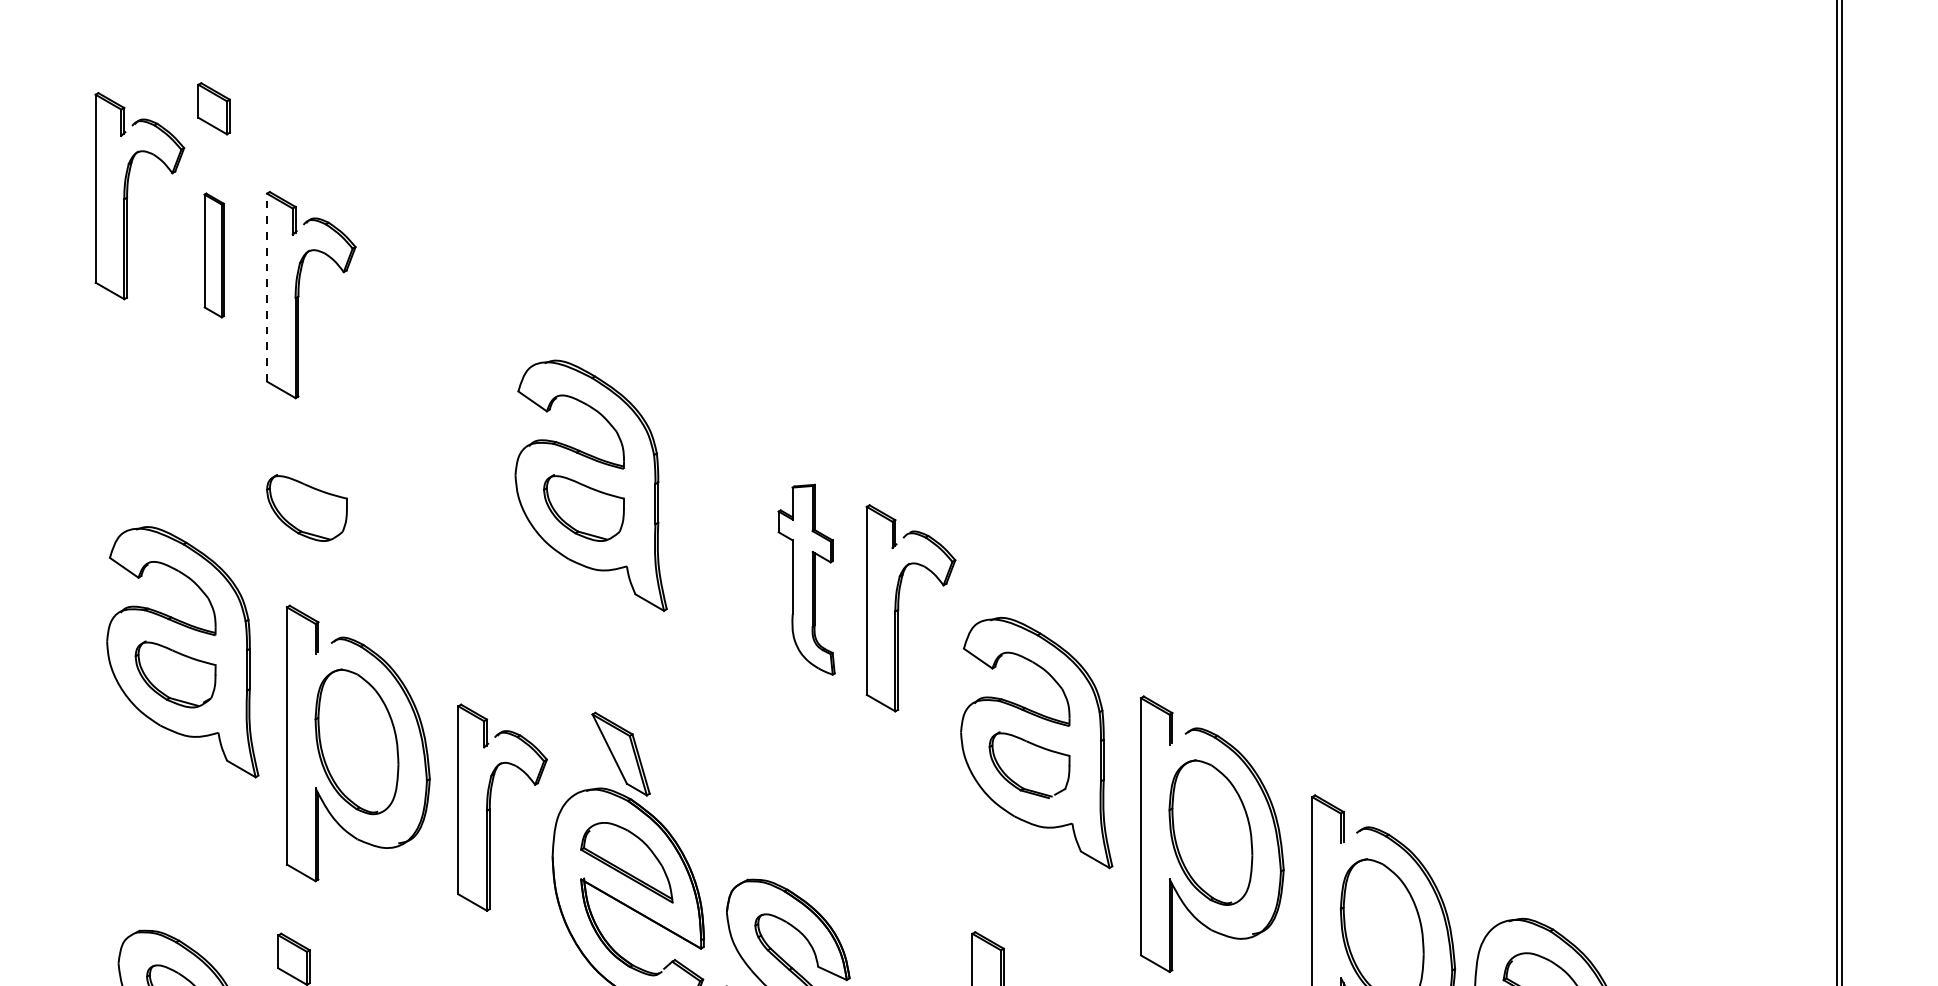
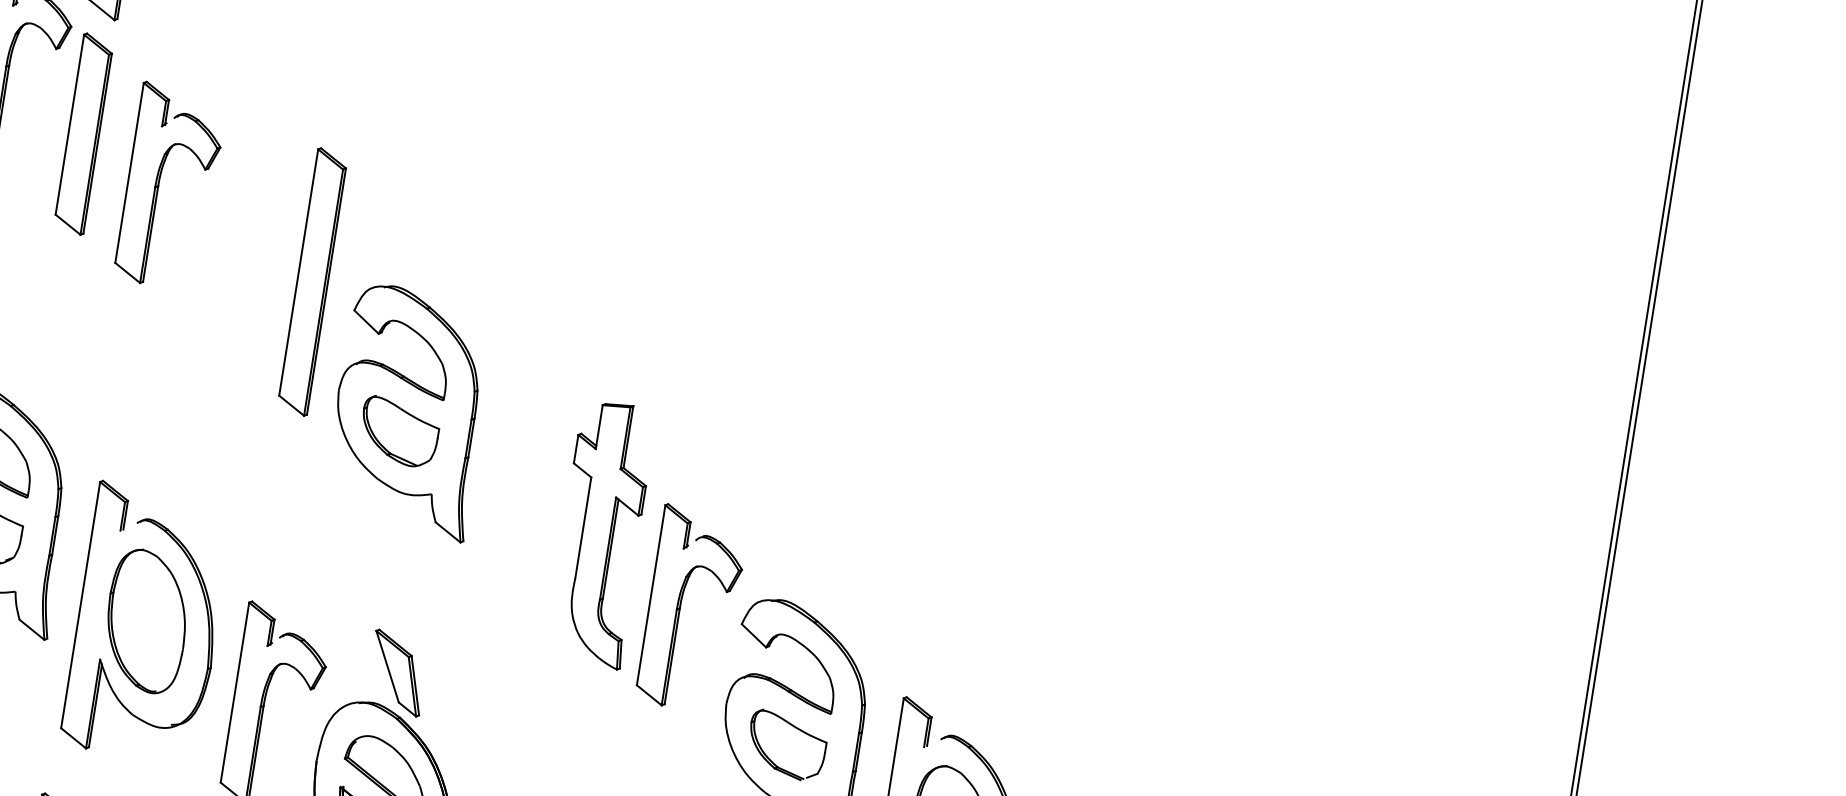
part: (213, 255) -> (83, 134), size x1.67
line: (267, 287) -> (129, 172), dashed -> solid
part: (470, 368) -> (312, 281), added
part: (306, 507) -> (133, 389), removed
part: (806, 579) -> (601, 534), size x1.43
part: (899, 608) -> (681, 607), moved

